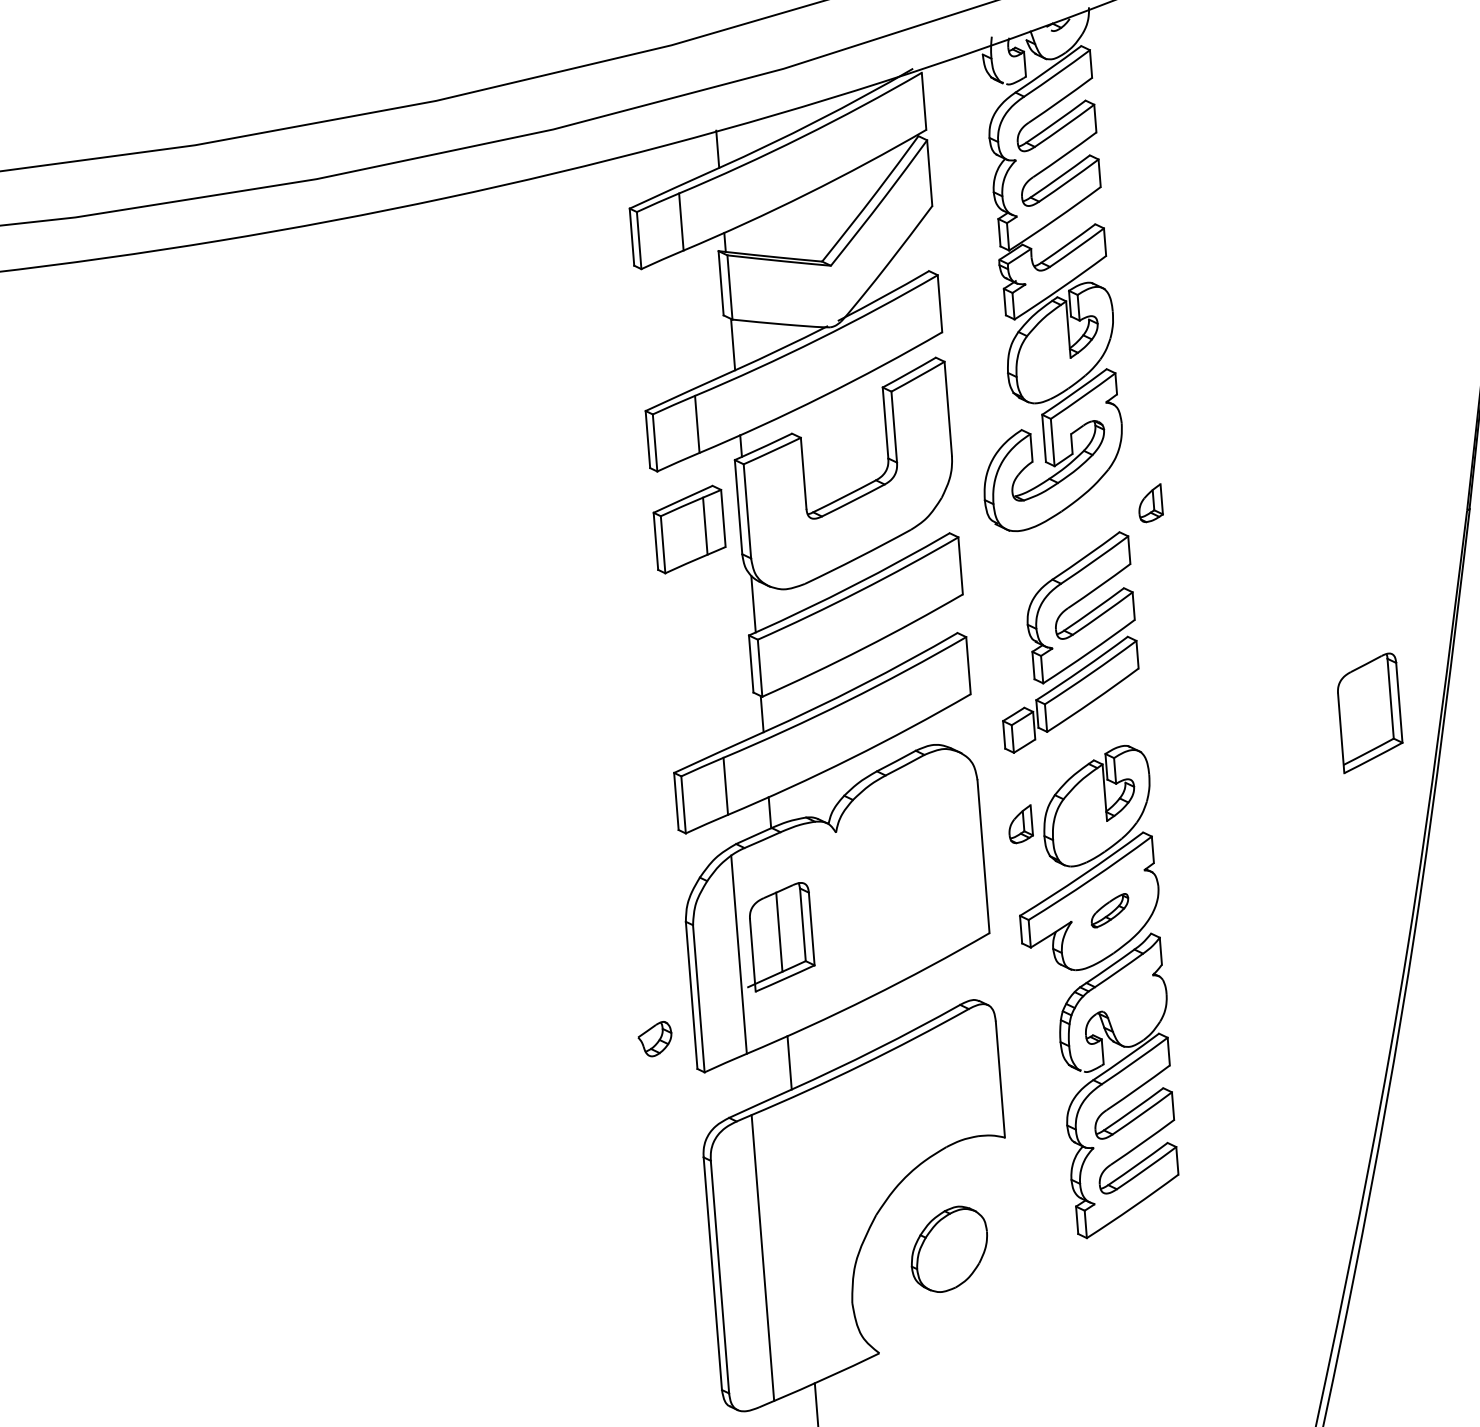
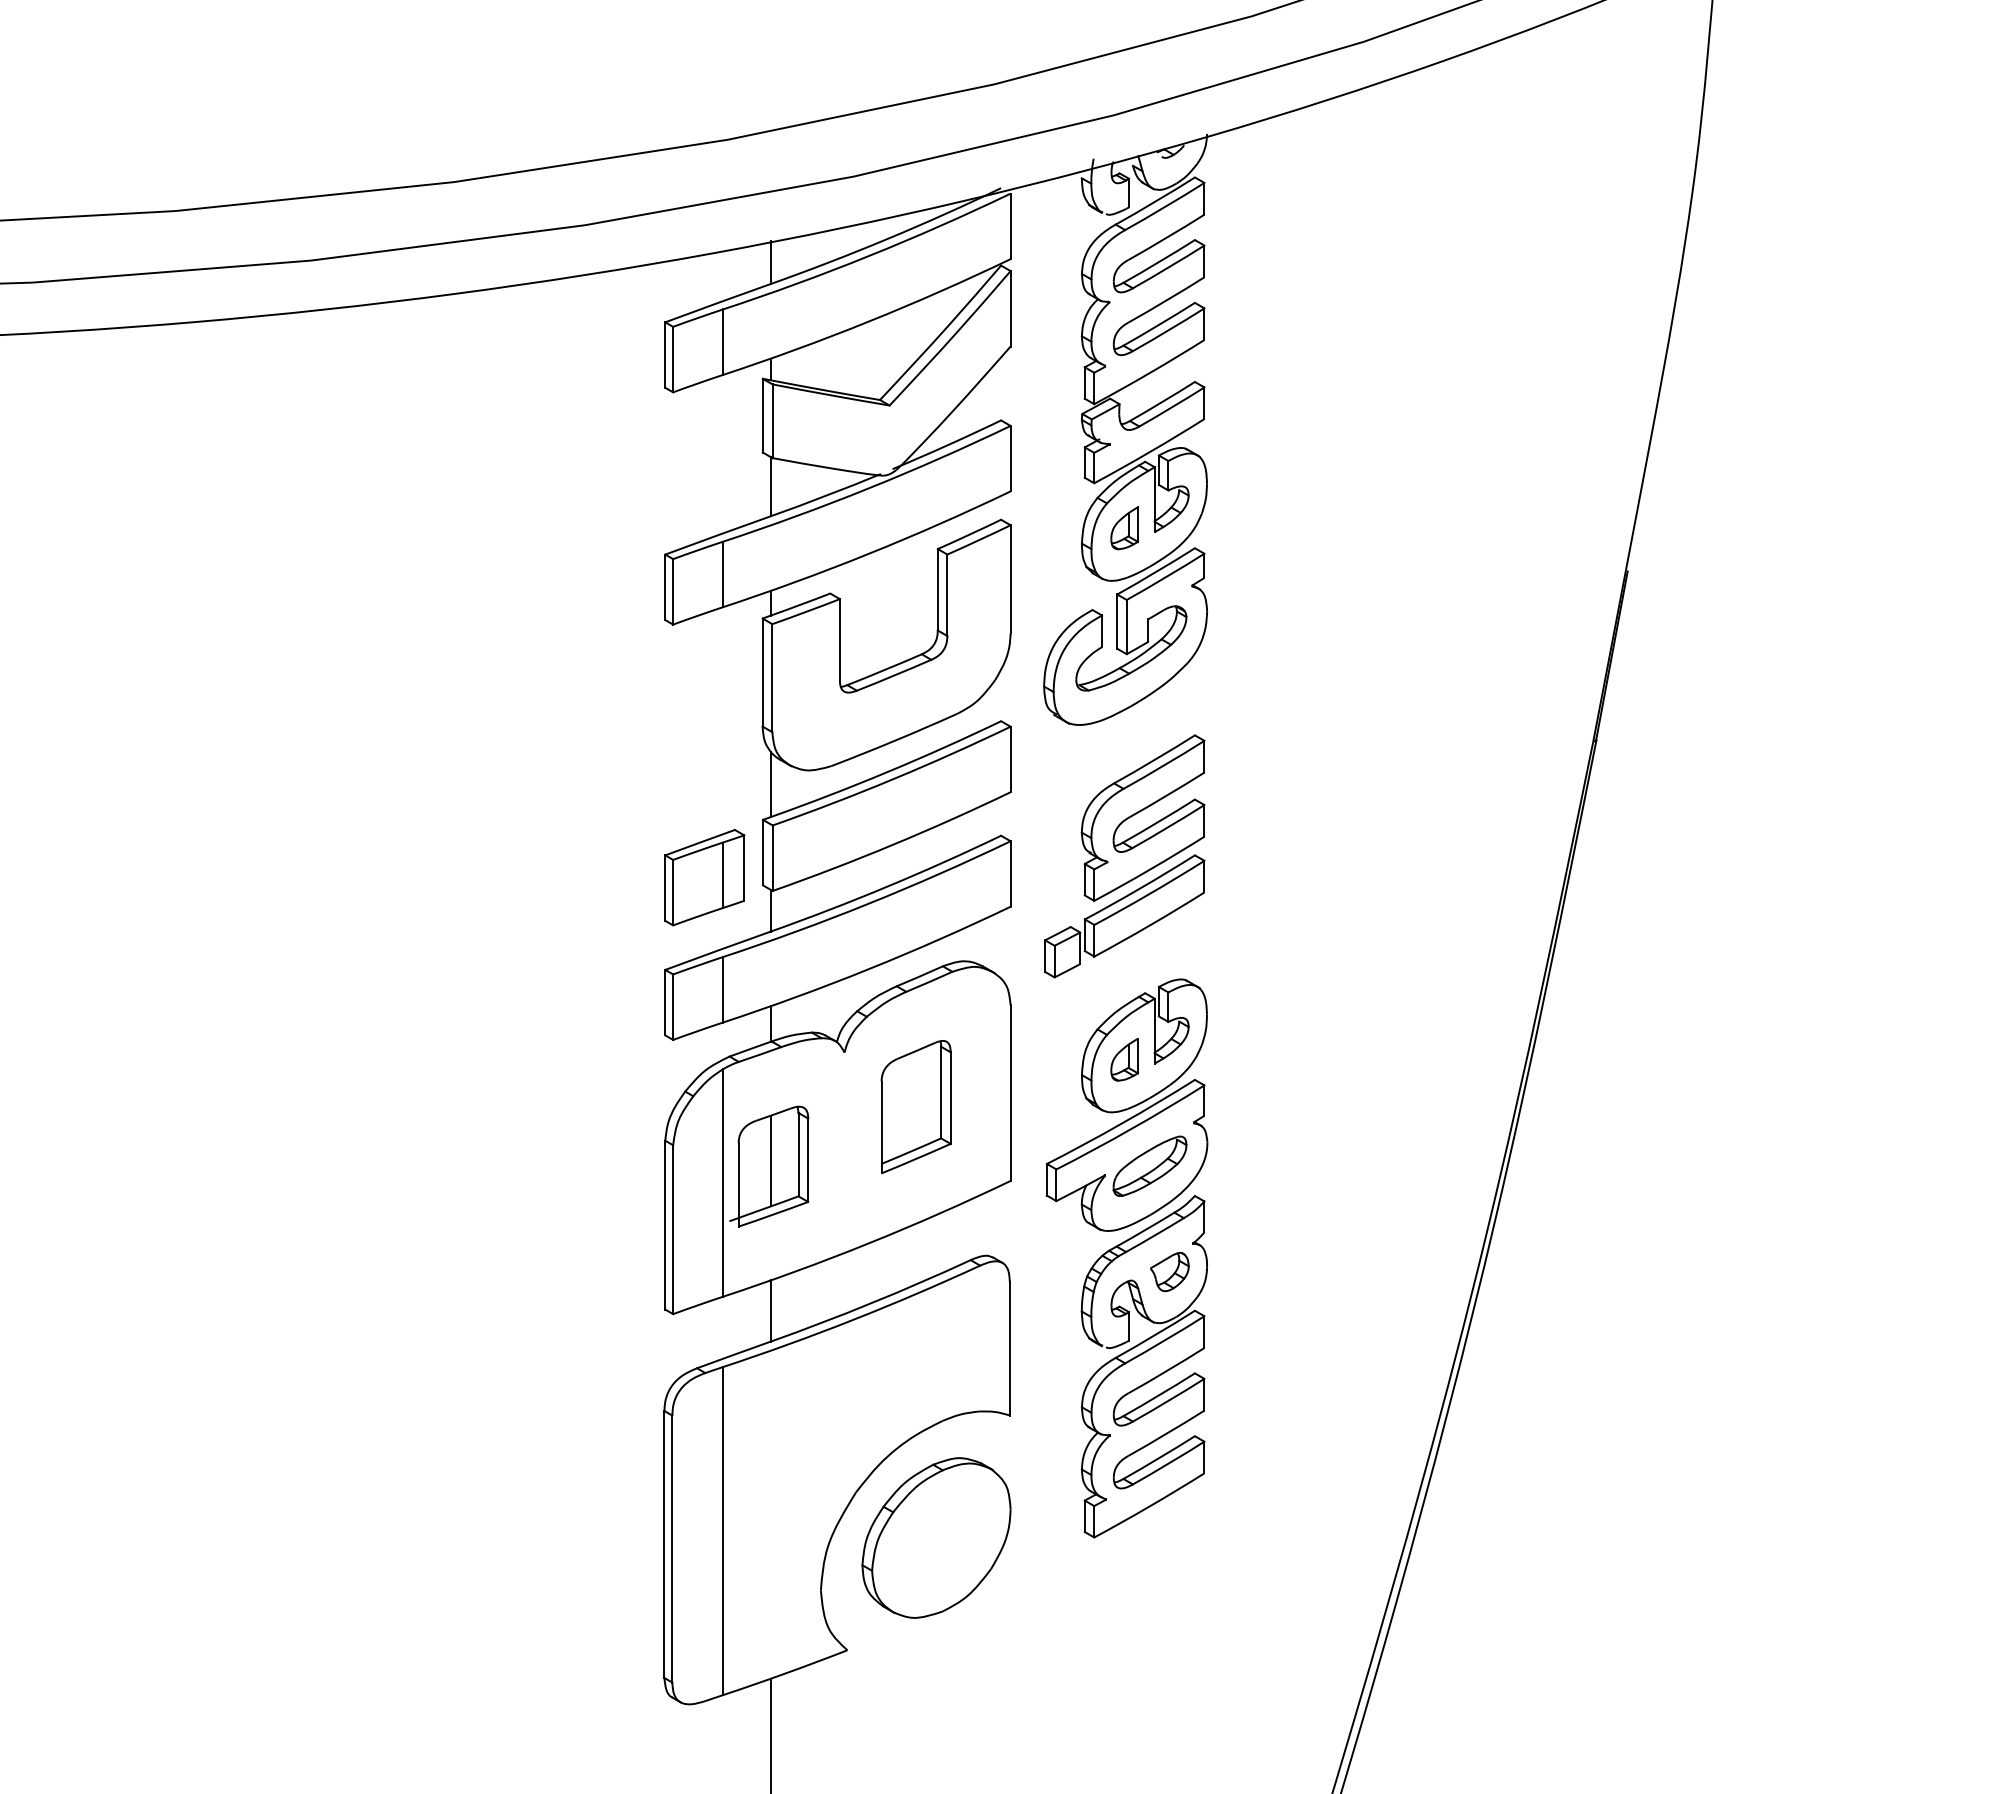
part: (1150, 503) -> (1124, 528), moved
part: (689, 529) -> (704, 877), moved
part: (1369, 712) -> (915, 1106), moved
part: (1020, 824) -> (1124, 1059), moved
part: (1109, 910) -> (1149, 1165), size x1.67
part: (654, 1039) -> (1169, 1272), moved
part: (949, 1248) -> (936, 1537), size x1.67

